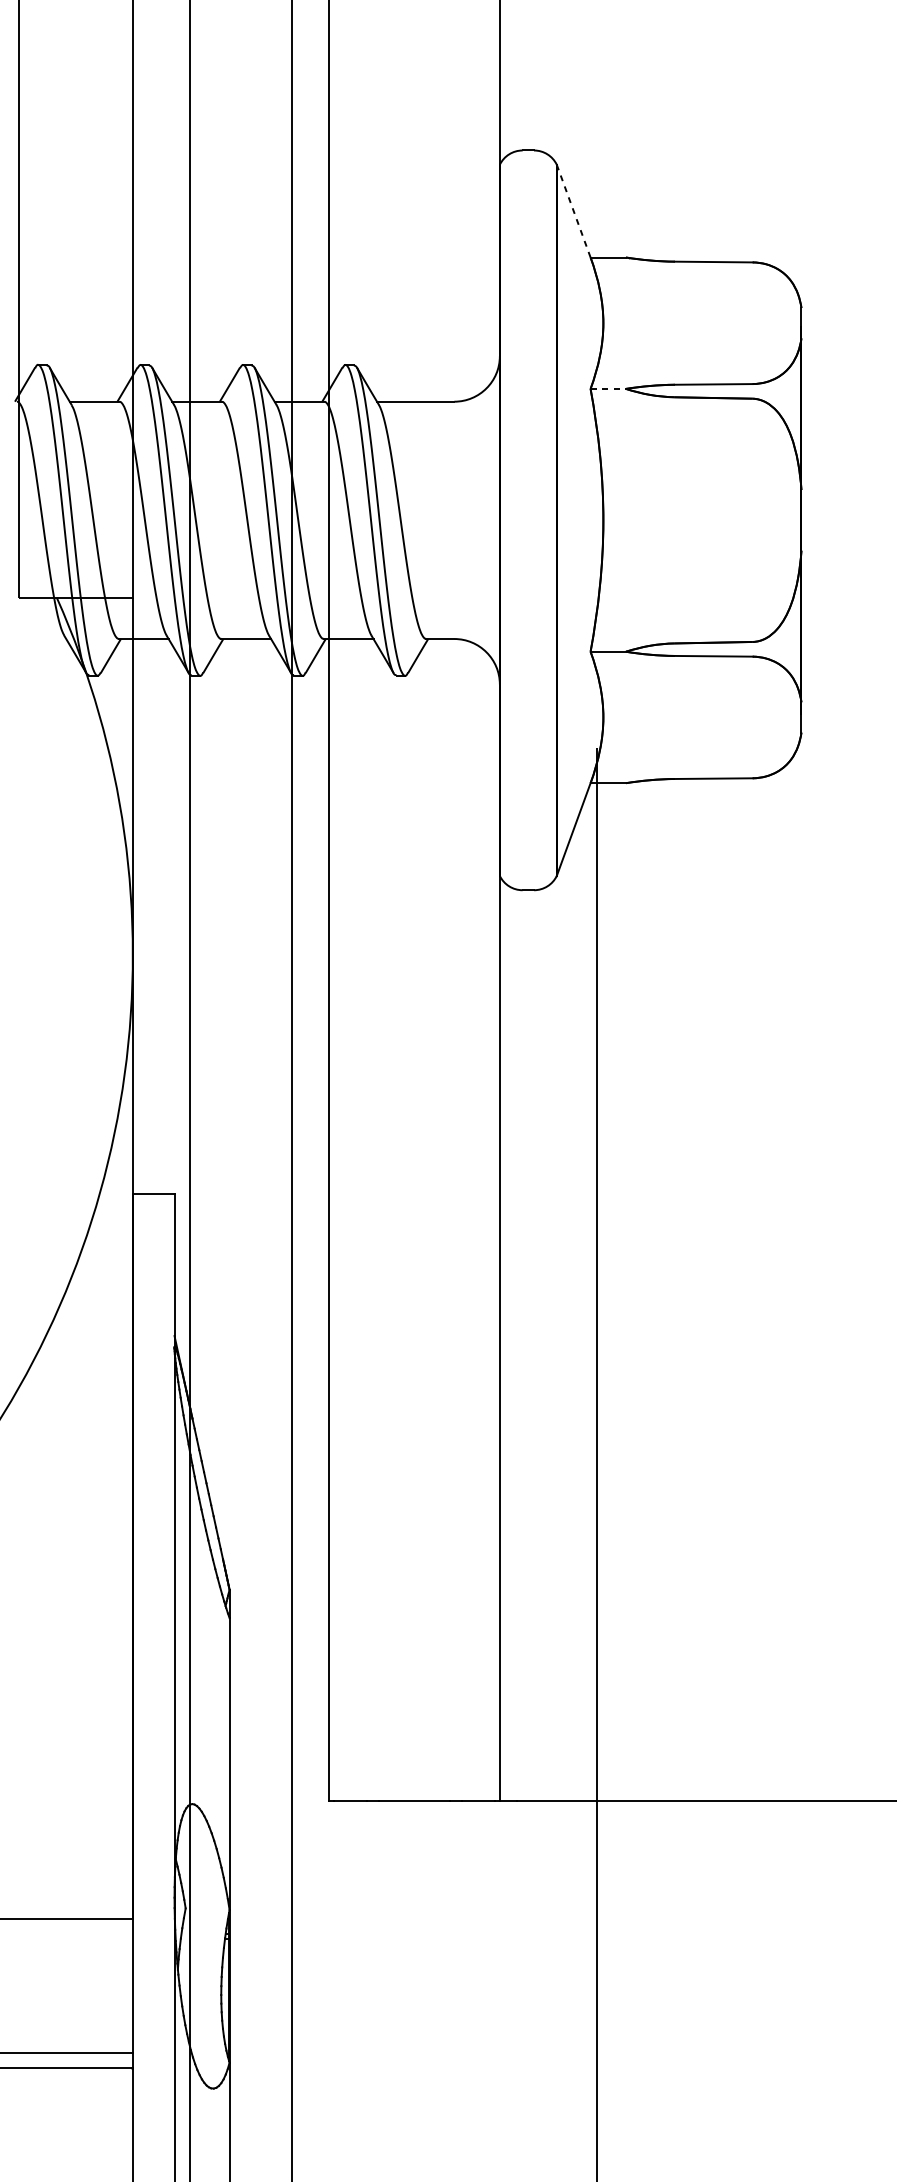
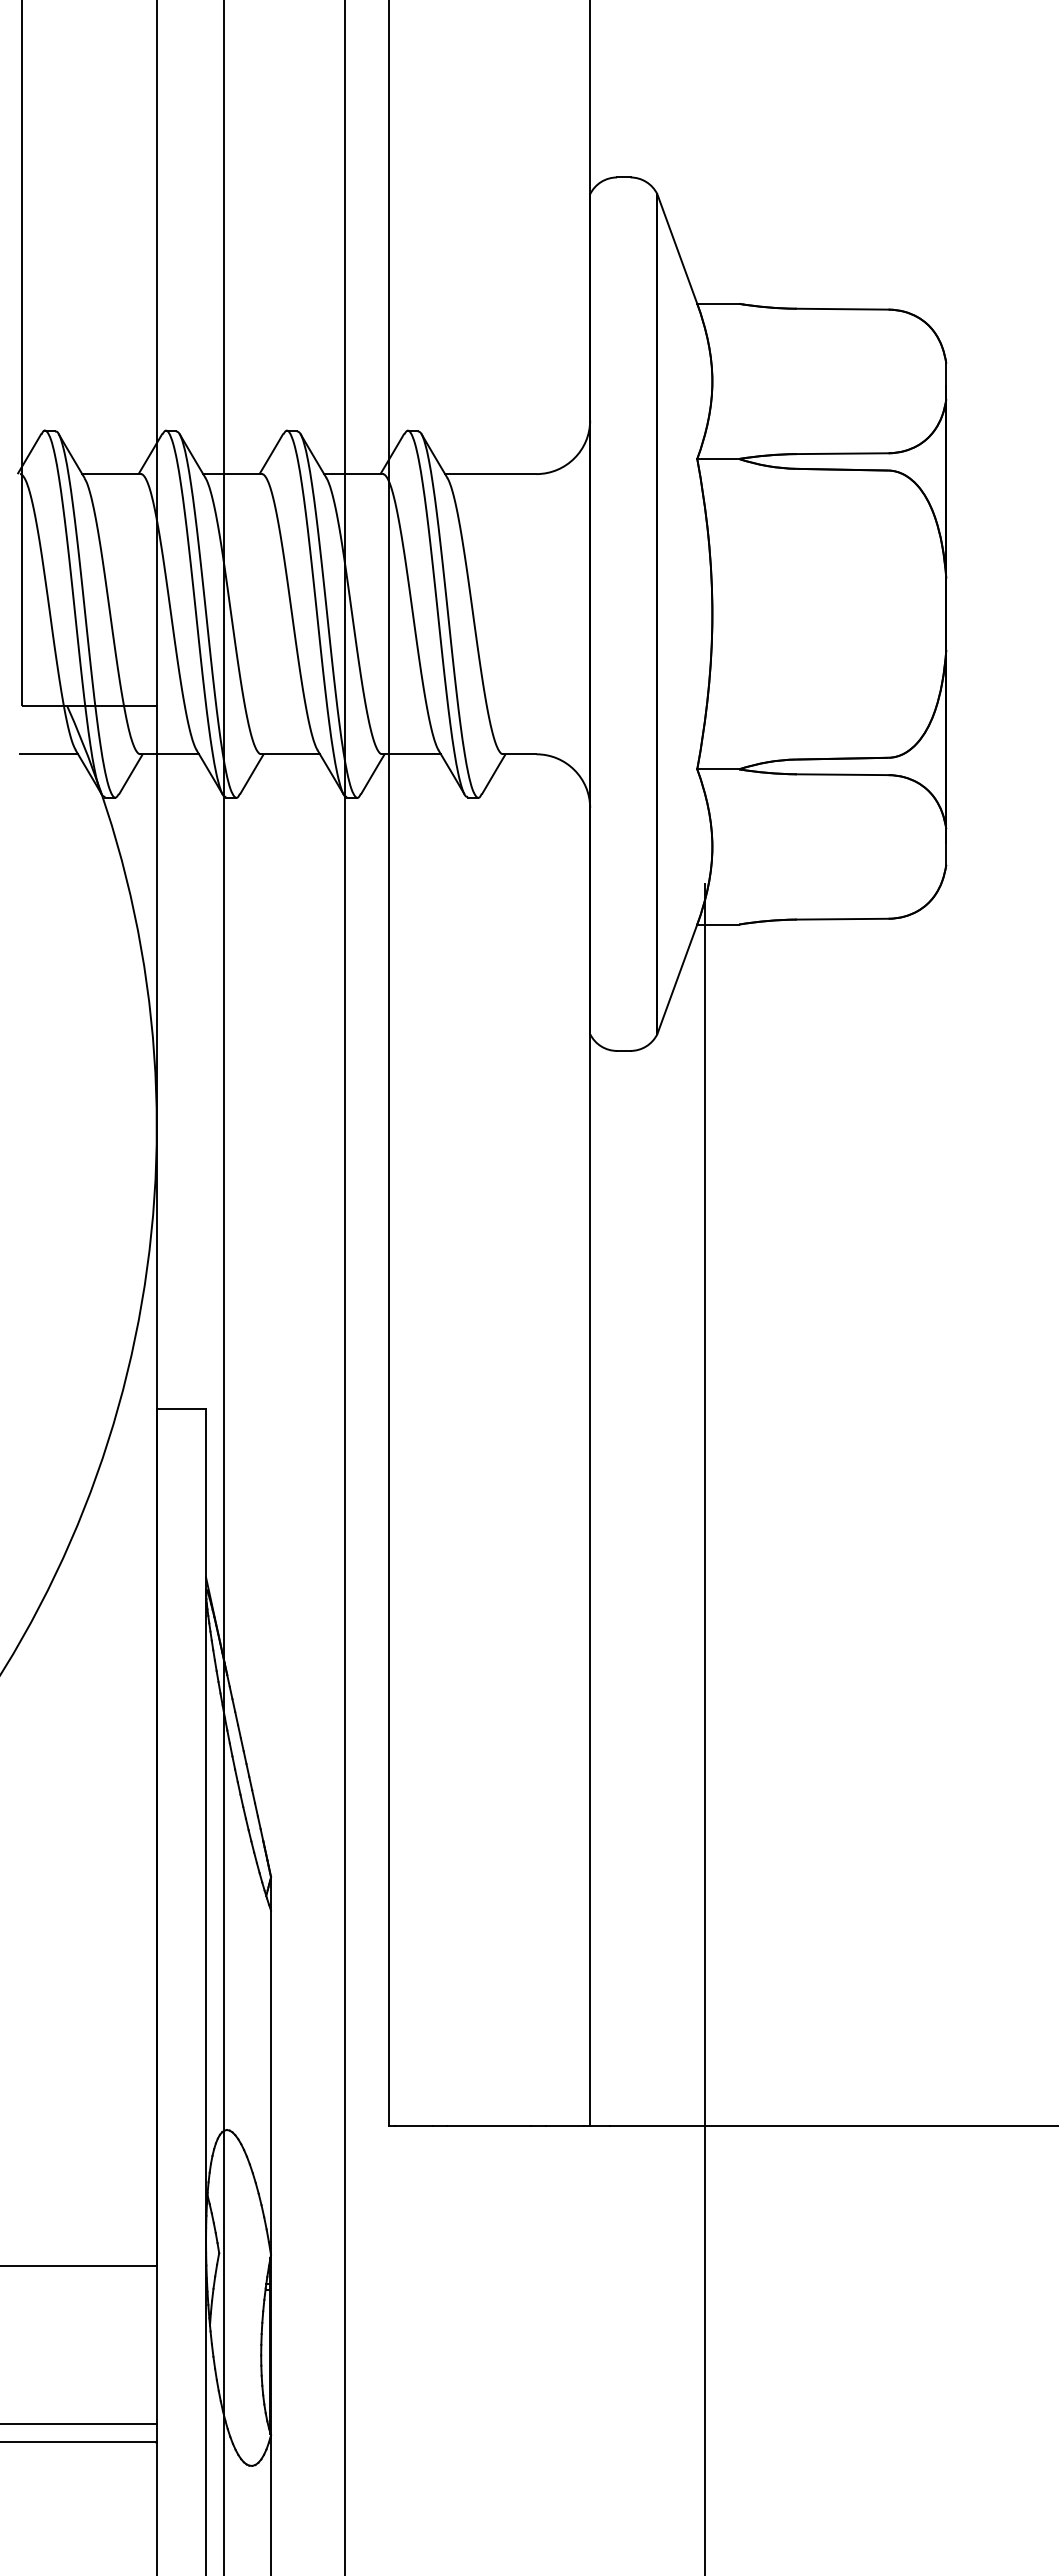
line: (573, 210) -> (677, 248), dashed -> solid
line: (608, 389) -> (718, 459), dashed -> solid
line: (41, 639) -> (48, 754), added

